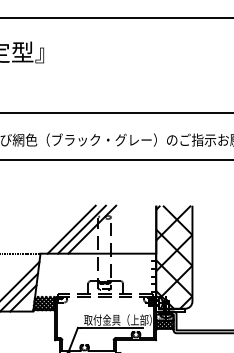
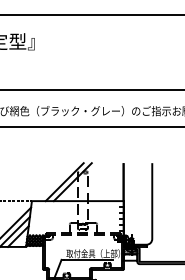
line: (71, 229) -> (56, 181), removed
hatch: (174, 256) -> (138, 203), removed
hatch: (164, 325) -> (130, 258), removed

